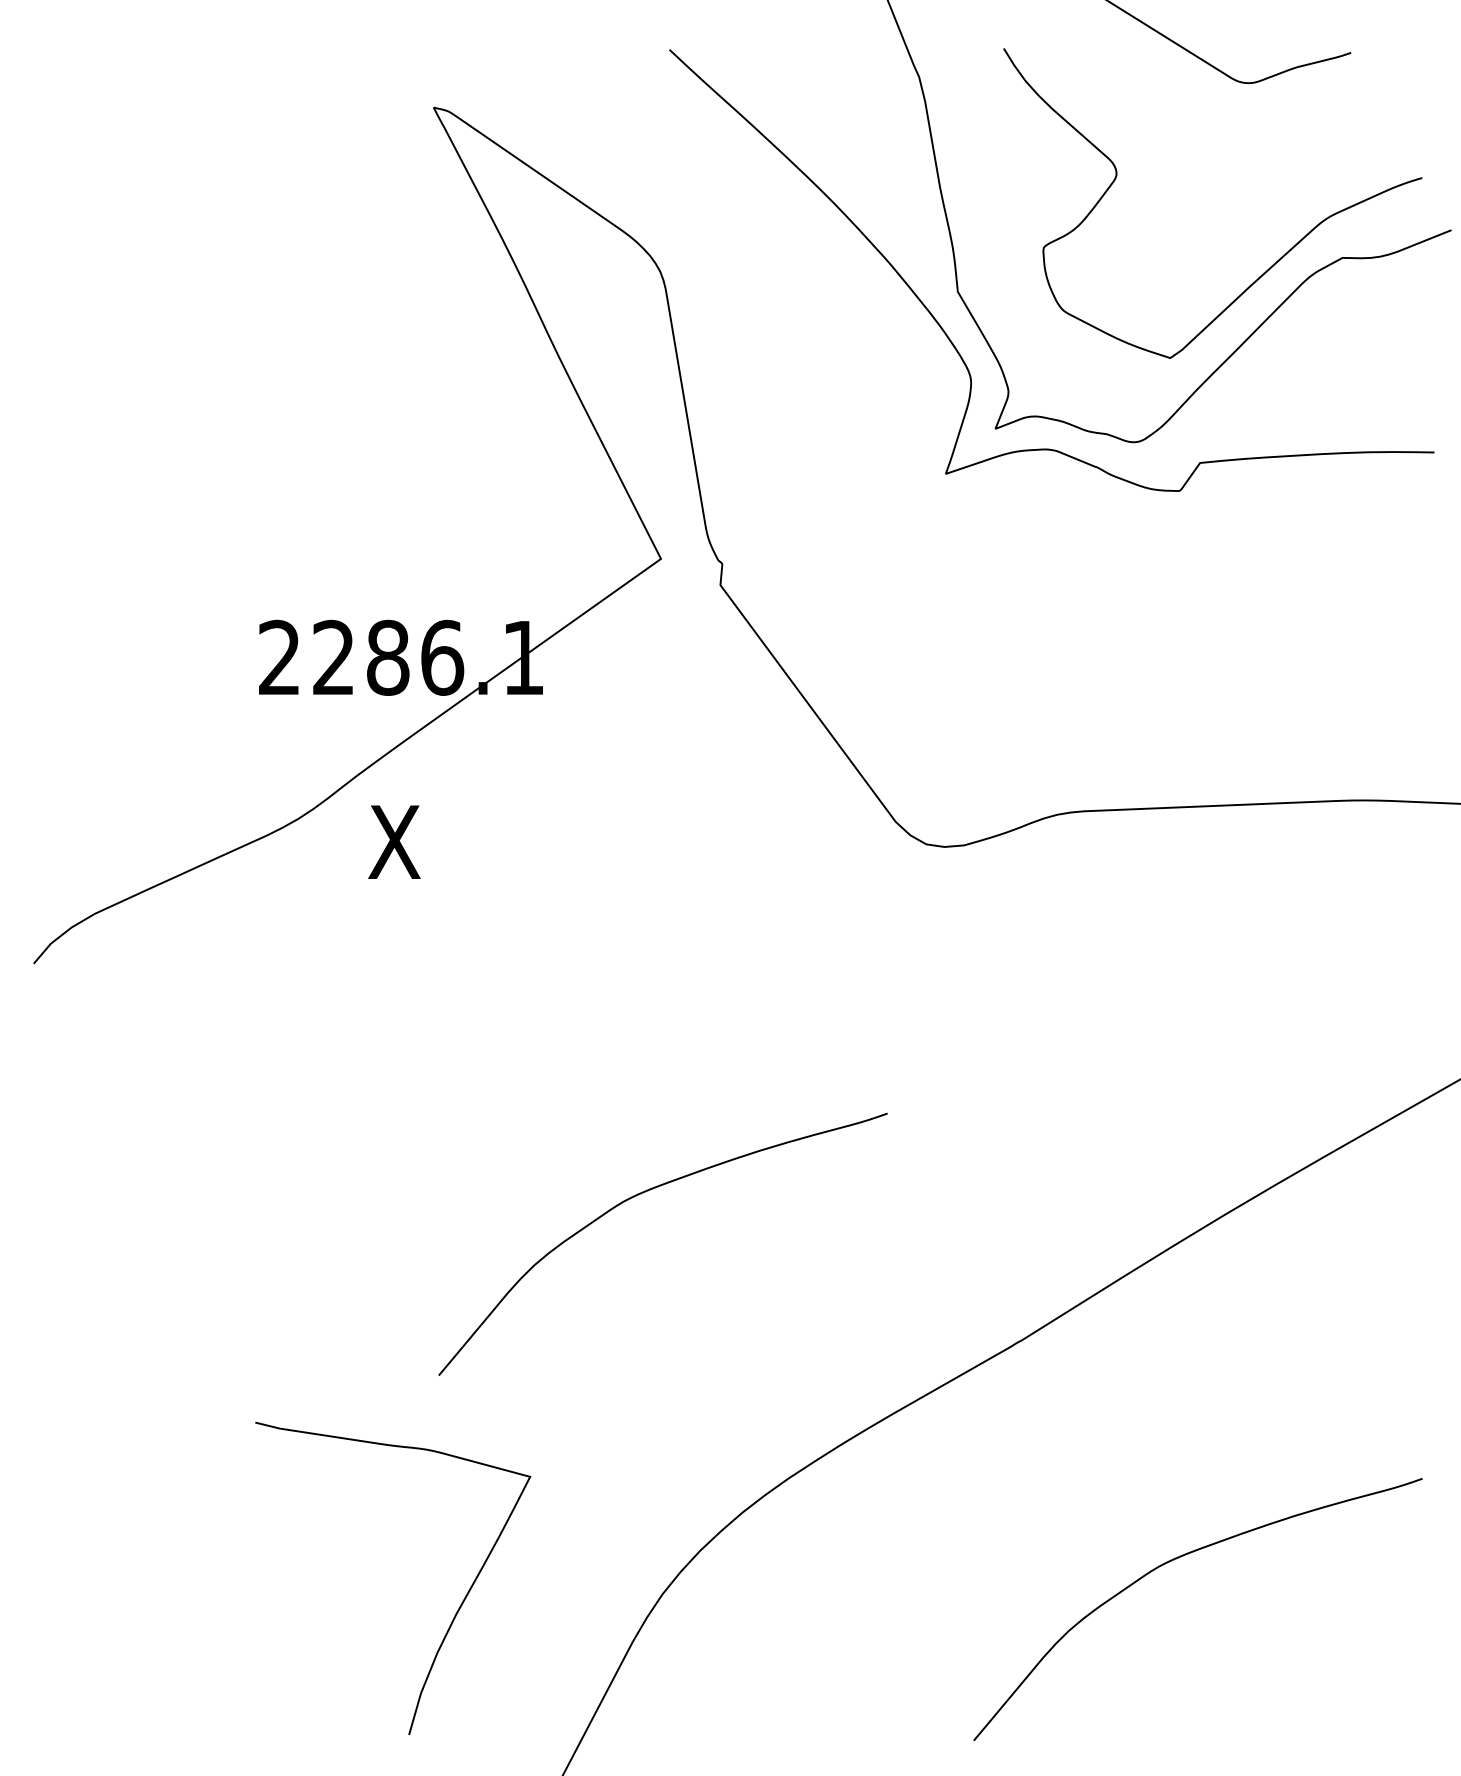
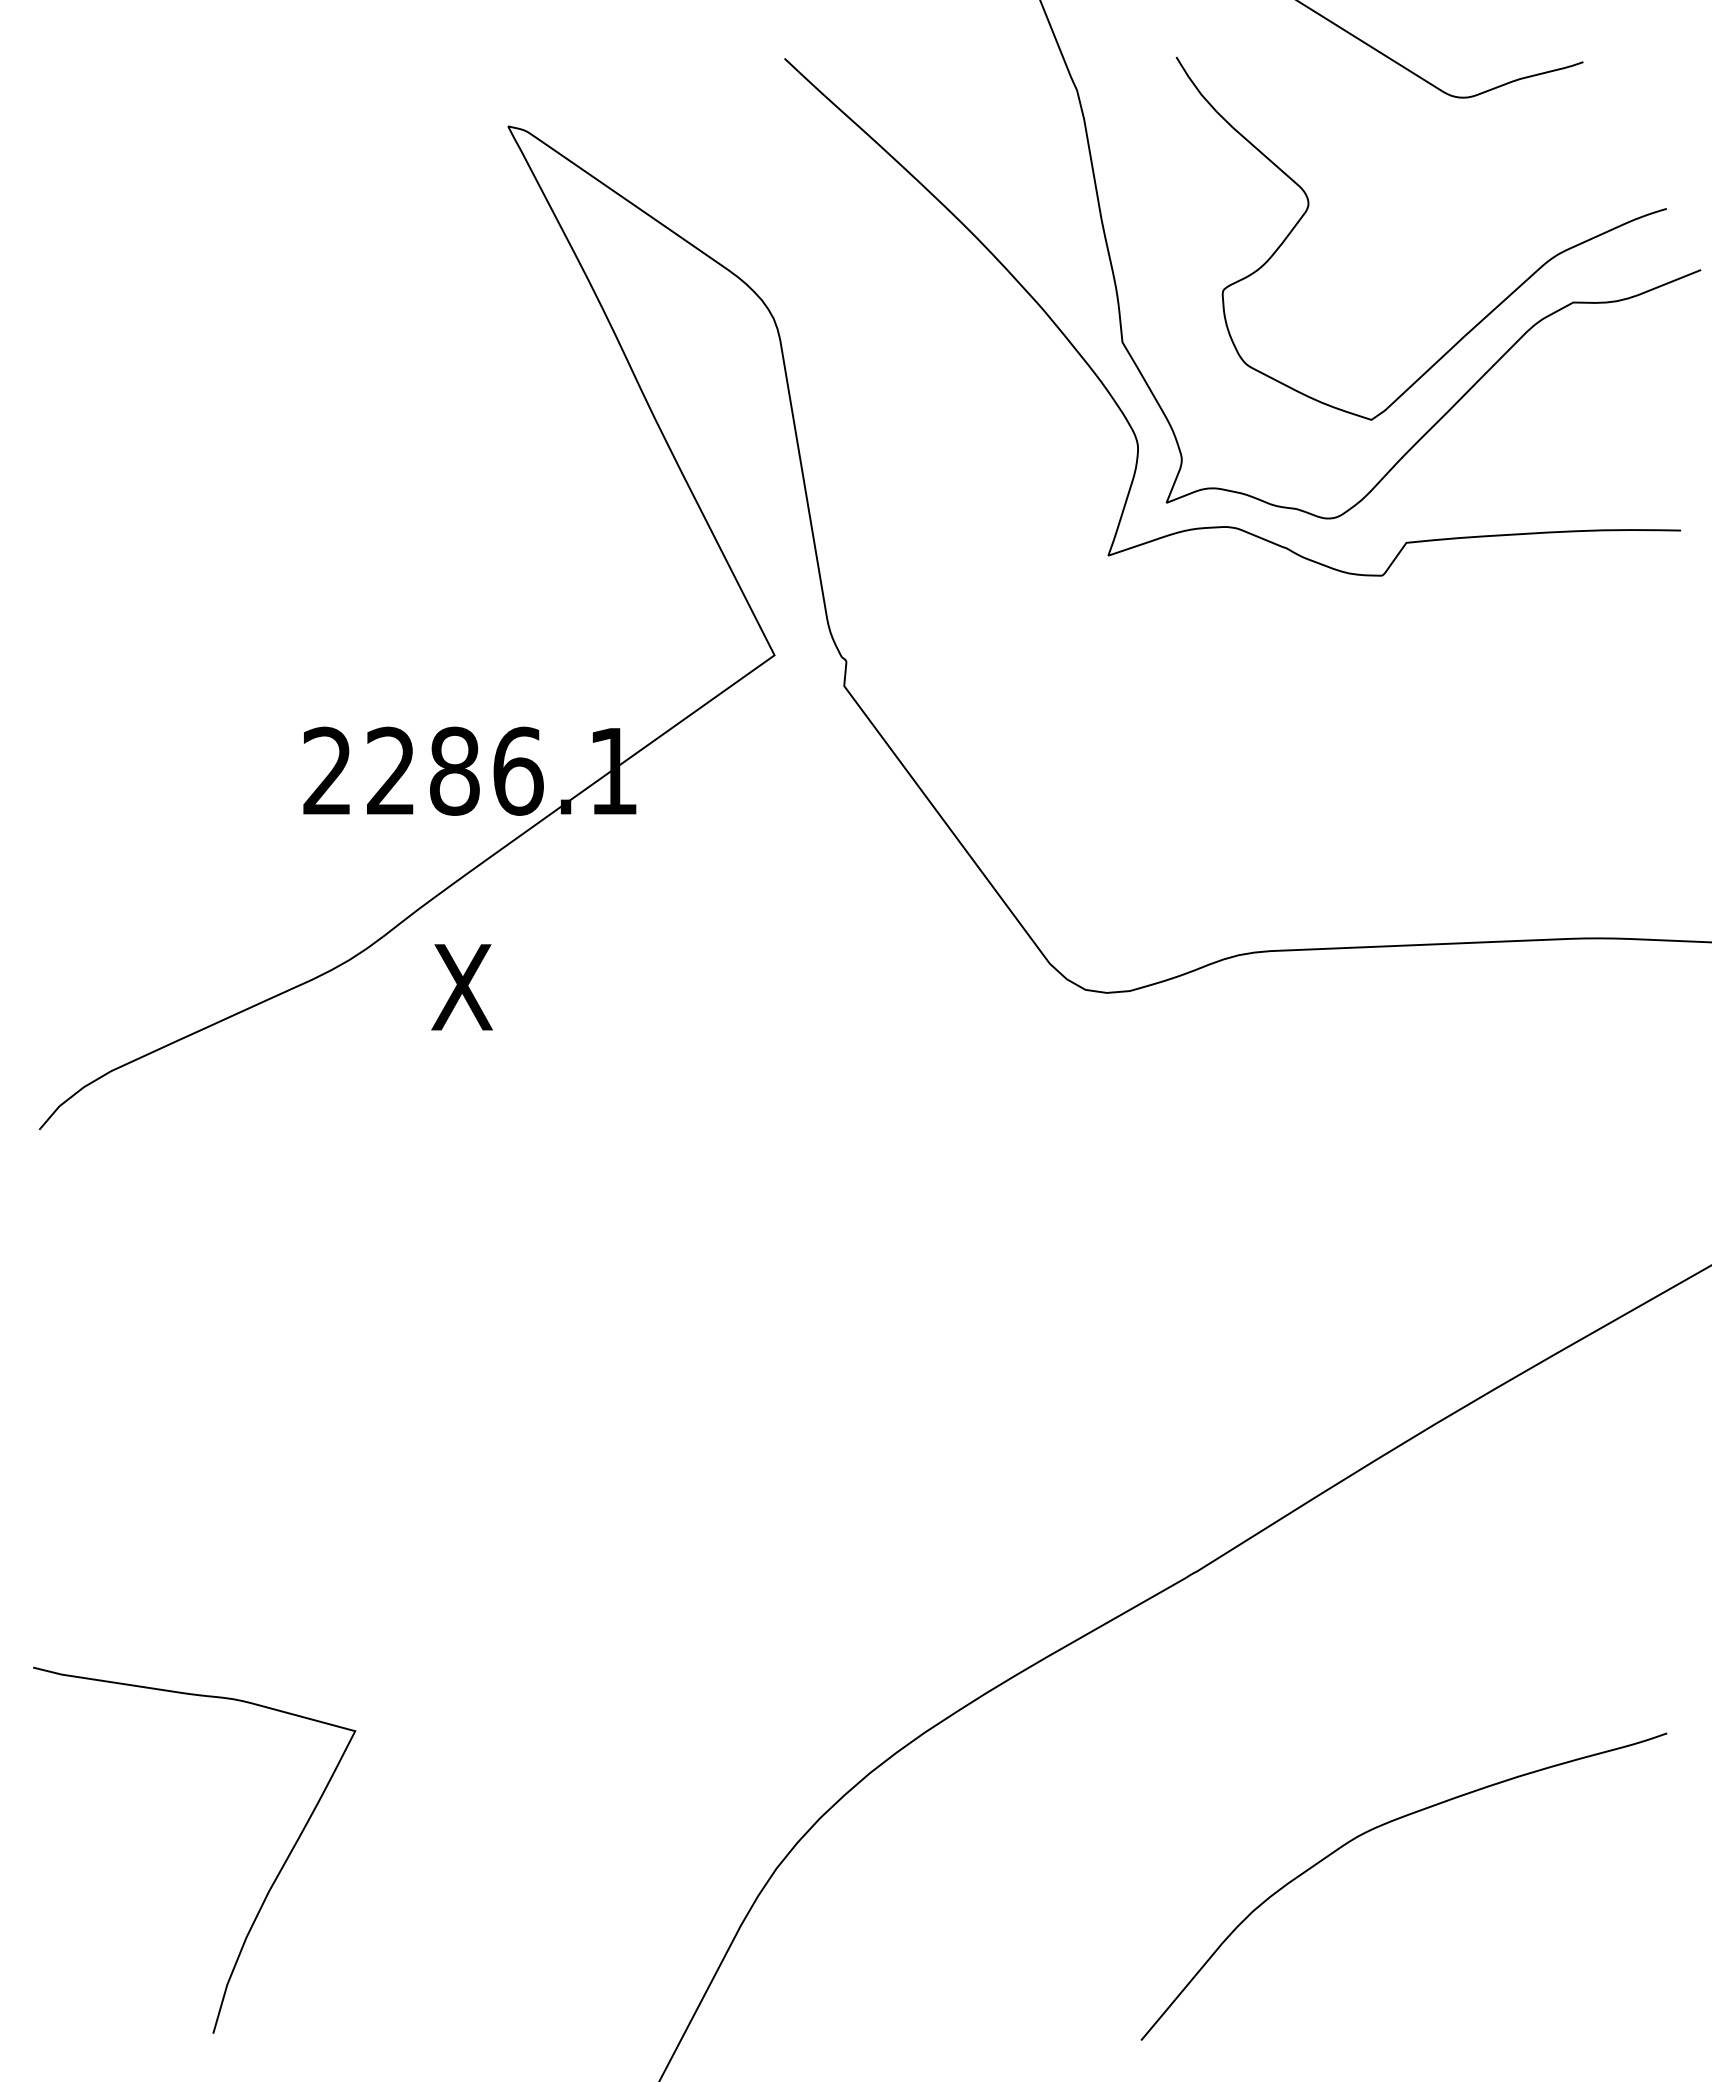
curve: (640, 1194) -> (750, 1400), removed
curve: (457, 1609) -> (270, 1886), moved

